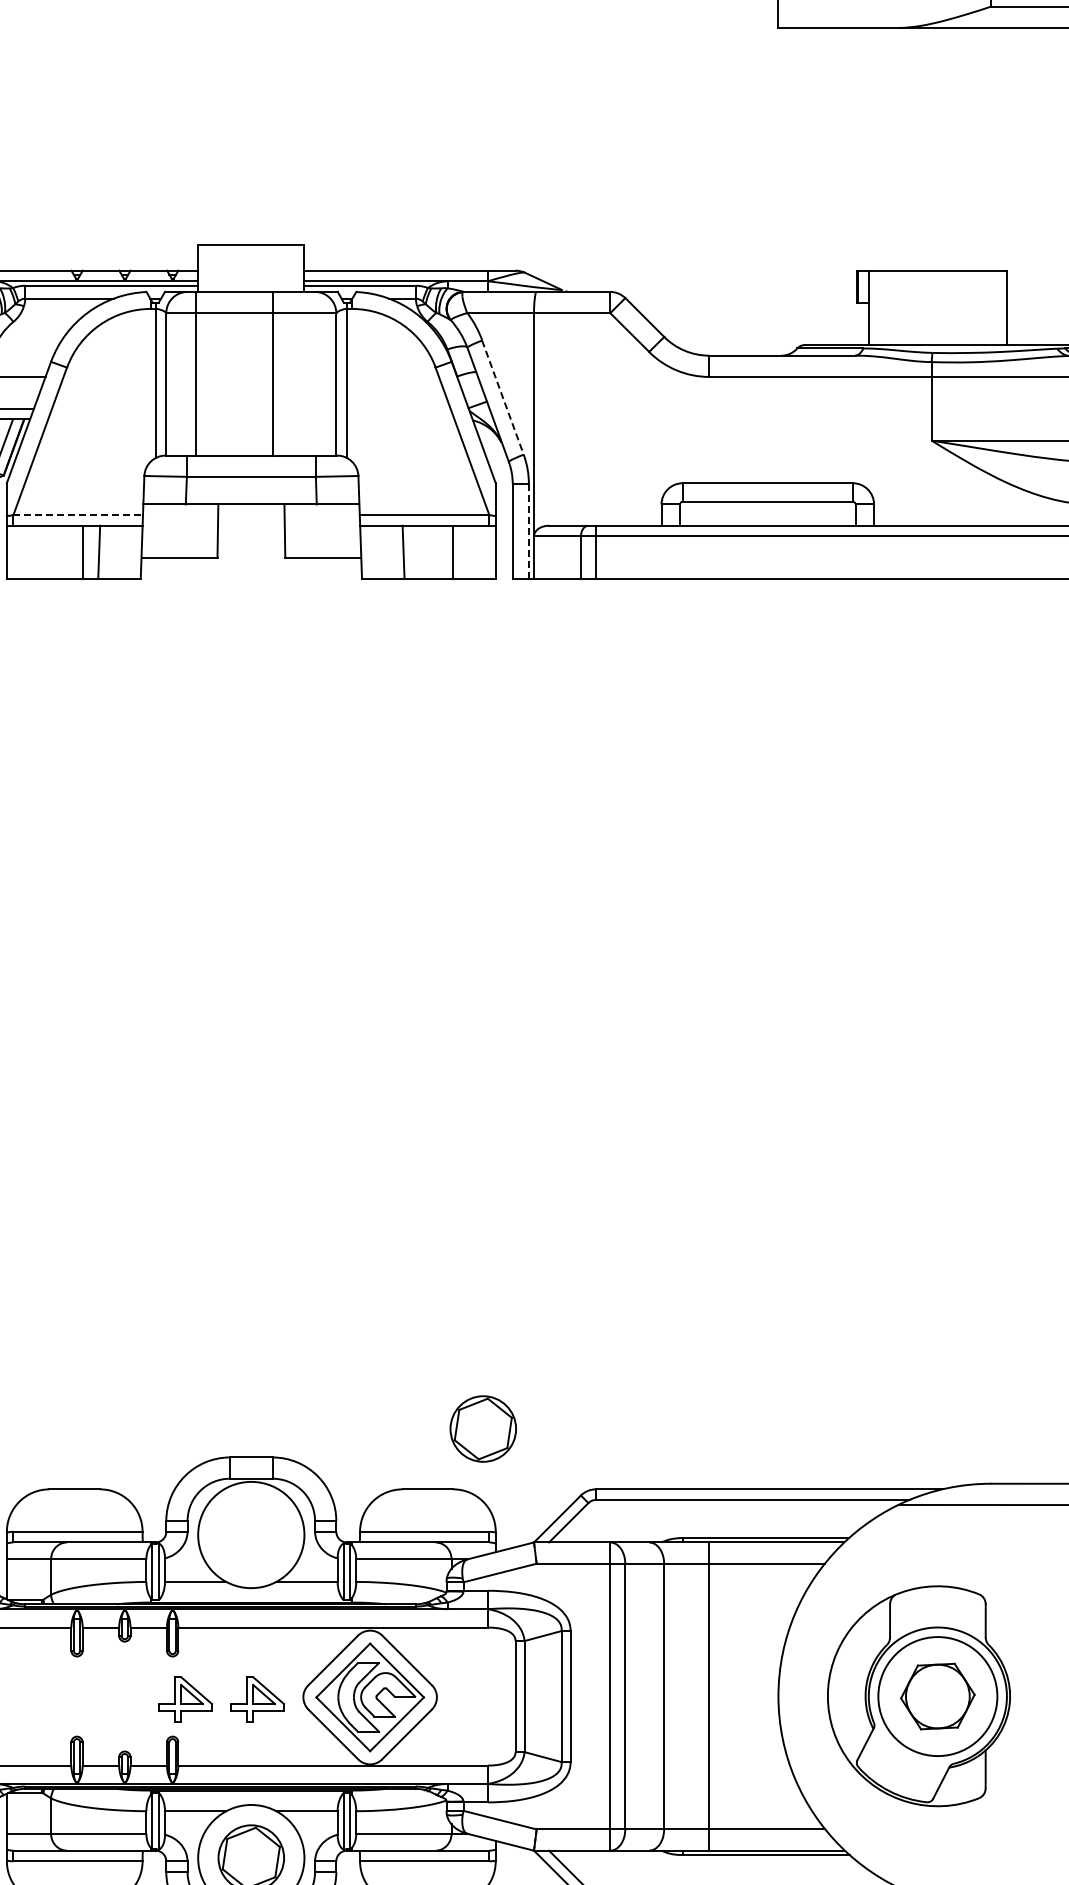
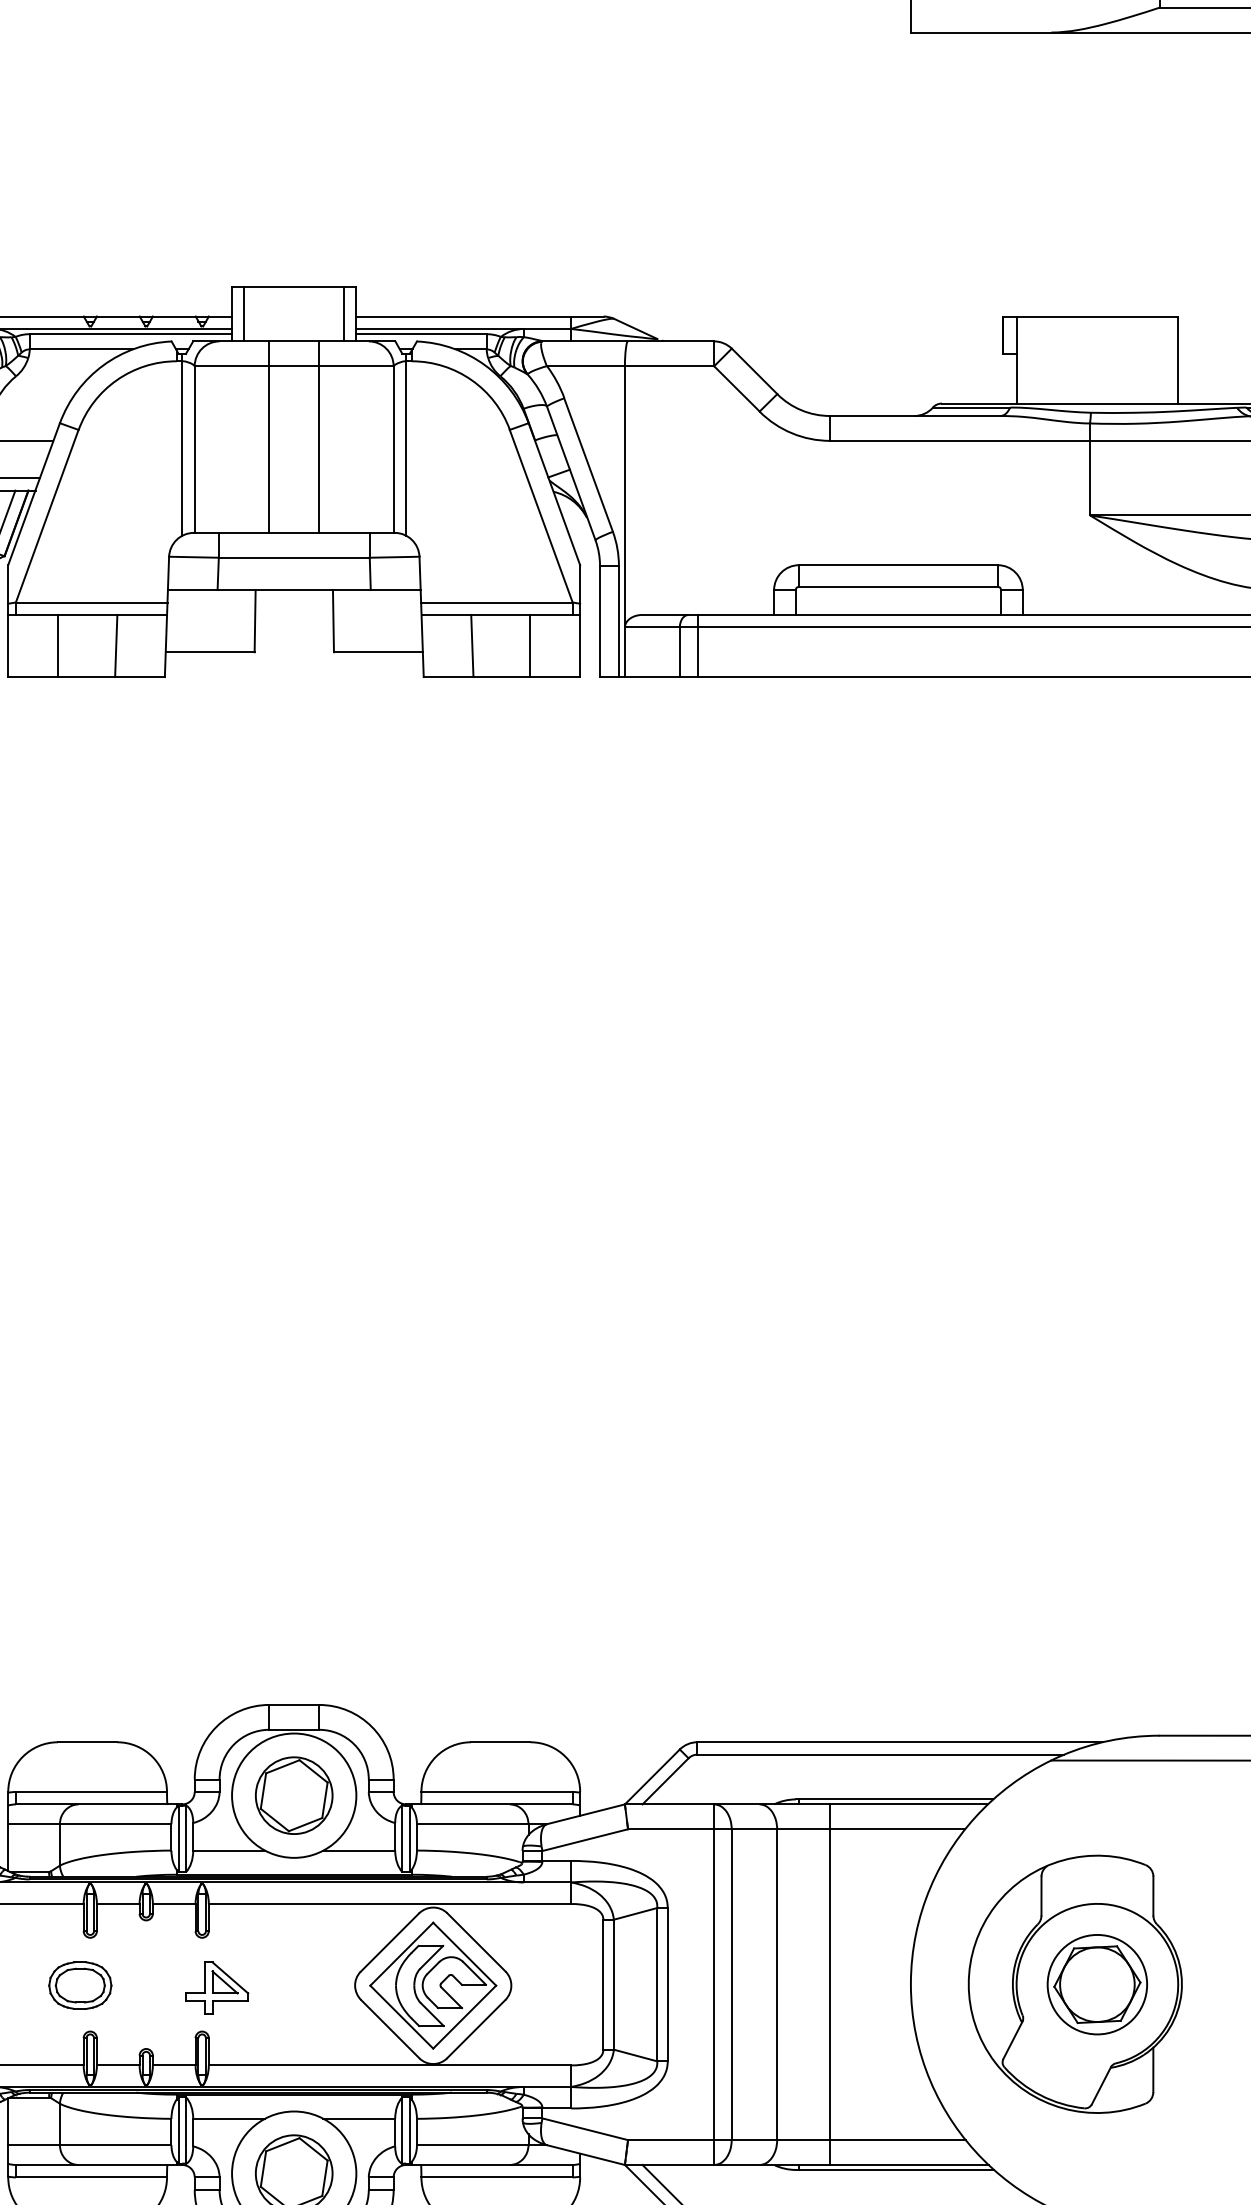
line: (208, 268) -> (244, 313), added
line: (294, 268) -> (344, 313), added
line: (196, 373) -> (269, 436), moved
line: (502, 397) -> (588, 464), dashed -> solid
line: (78, 515) -> (92, 602), dashed -> solid
line: (528, 531) -> (618, 621), dashed -> solid
line: (83, 551) -> (58, 645), moved
part: (482, 1428) -> (293, 1795), moved
circle: (937, 1696) -> (1096, 1984), size x0.71
part: (68, 1697) -> (80, 1985), added
part: (257, 1699) -> (301, 1988), removed

